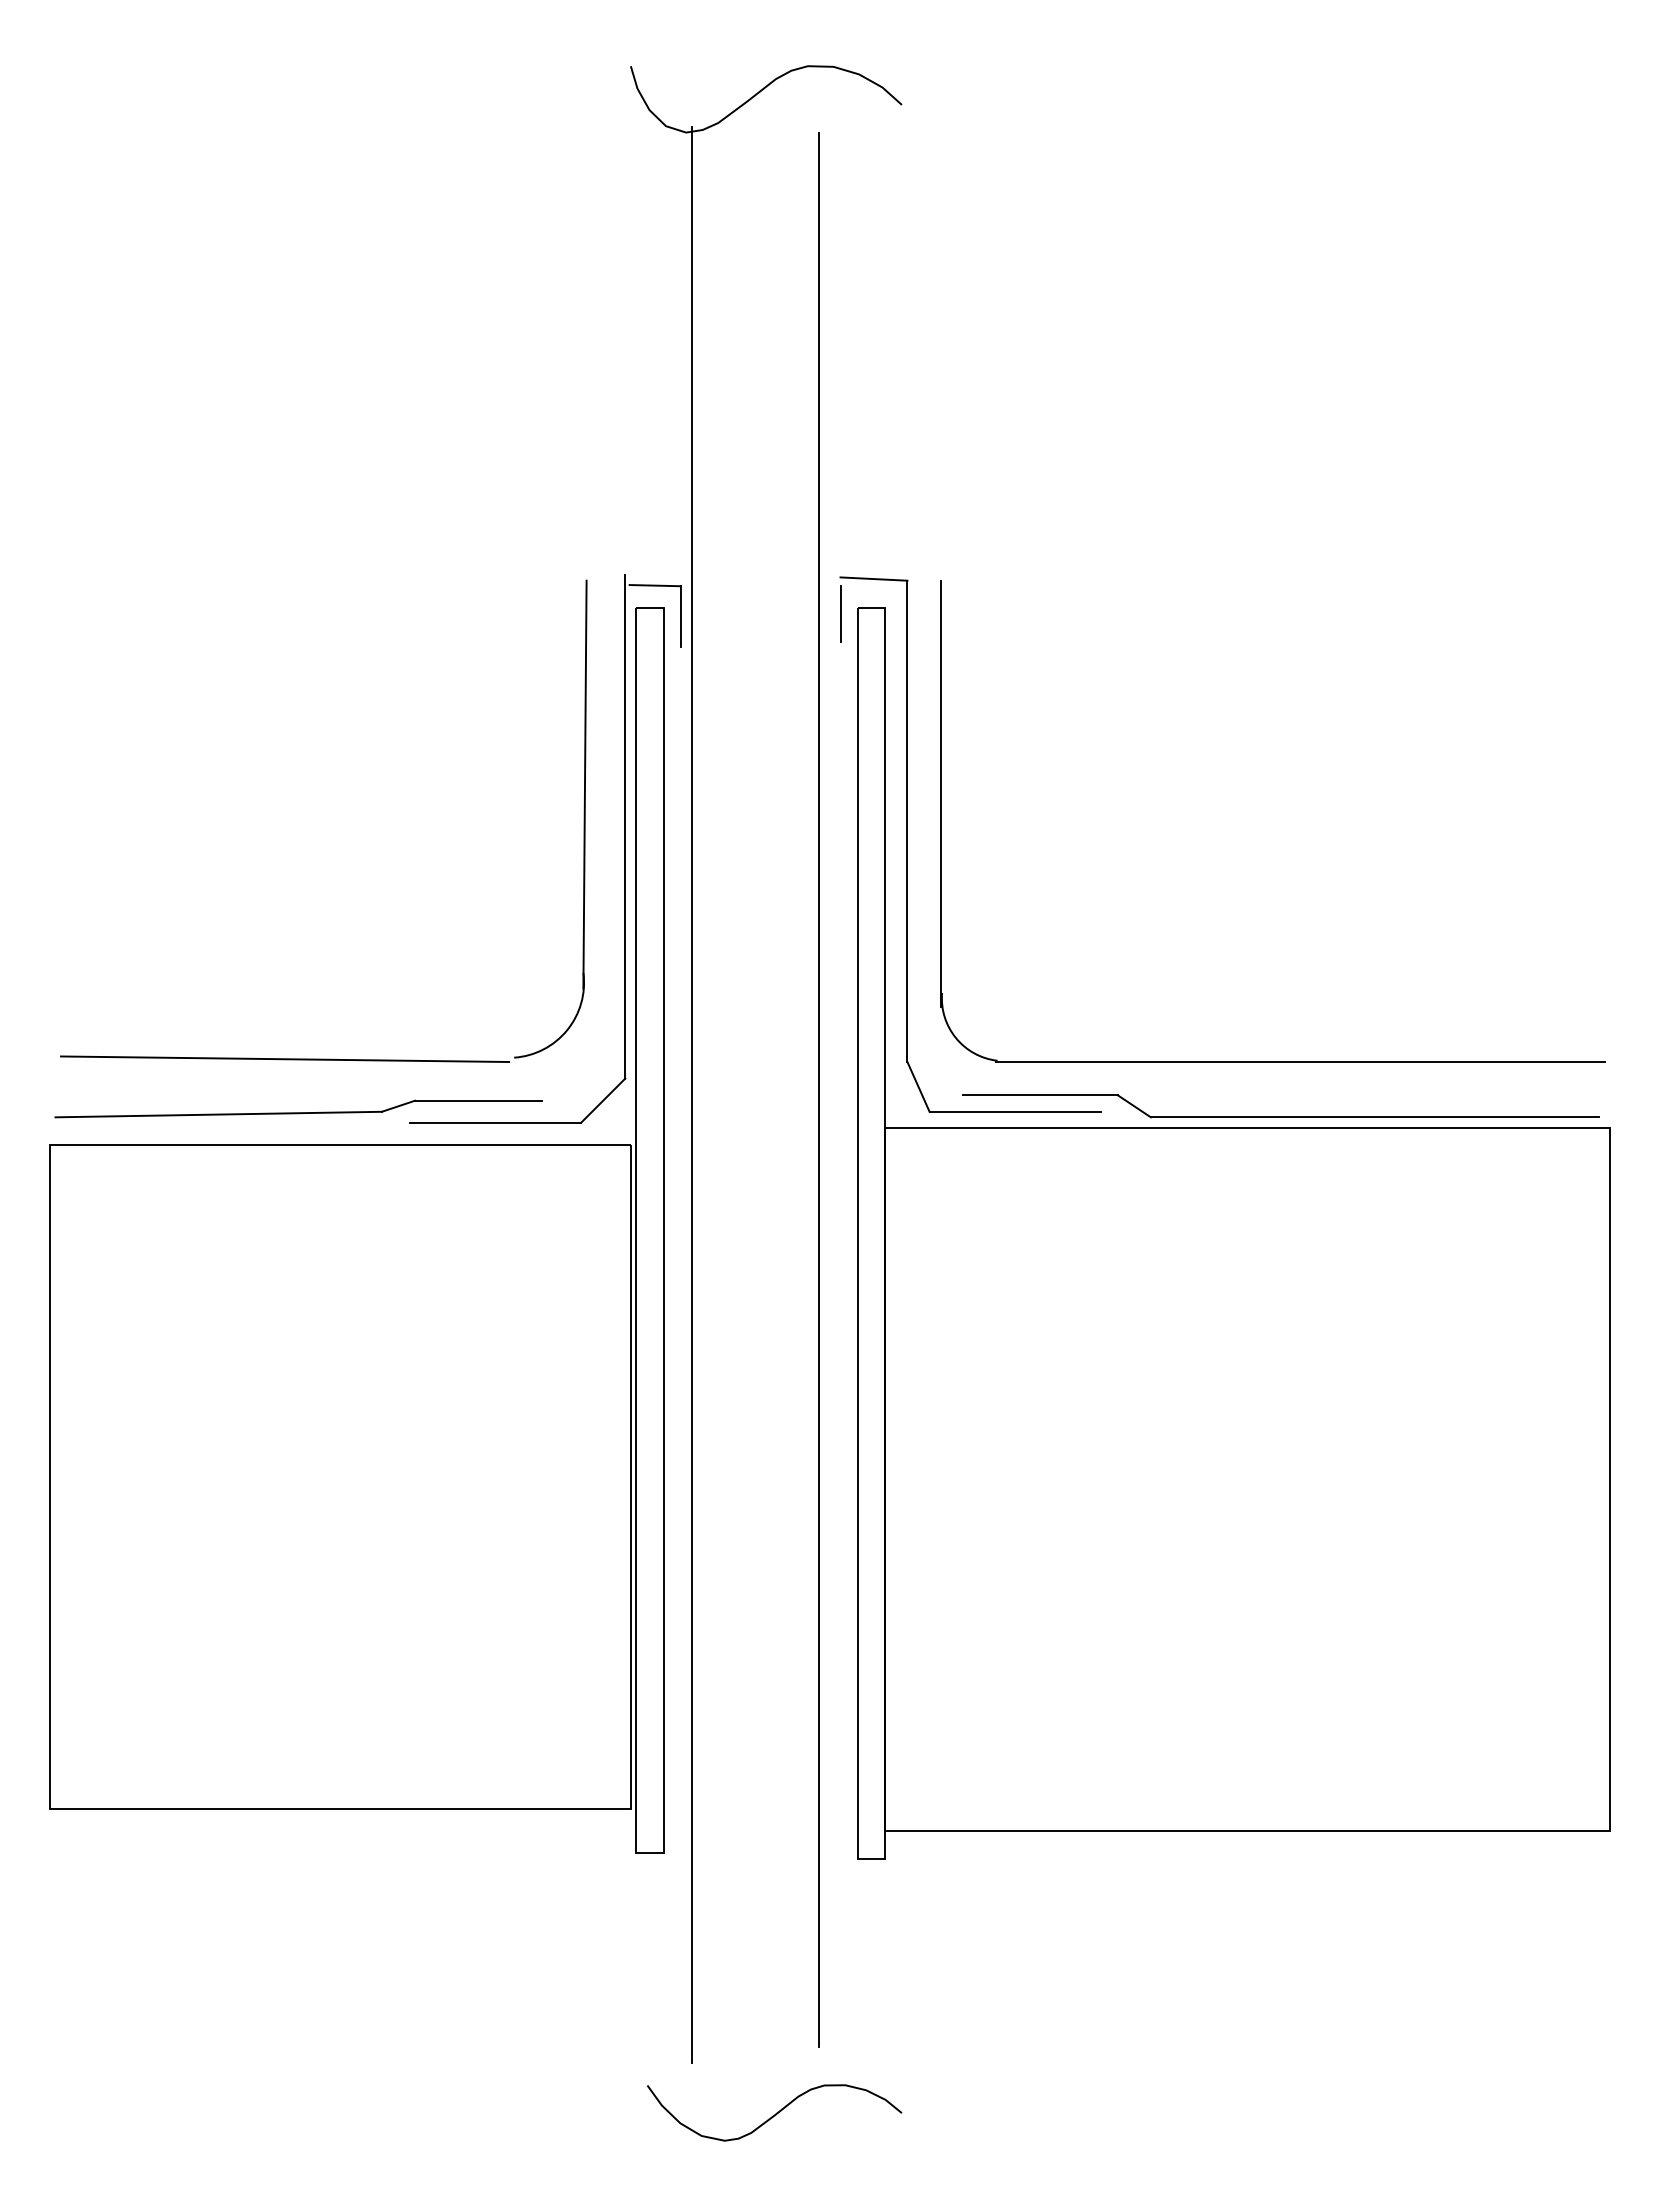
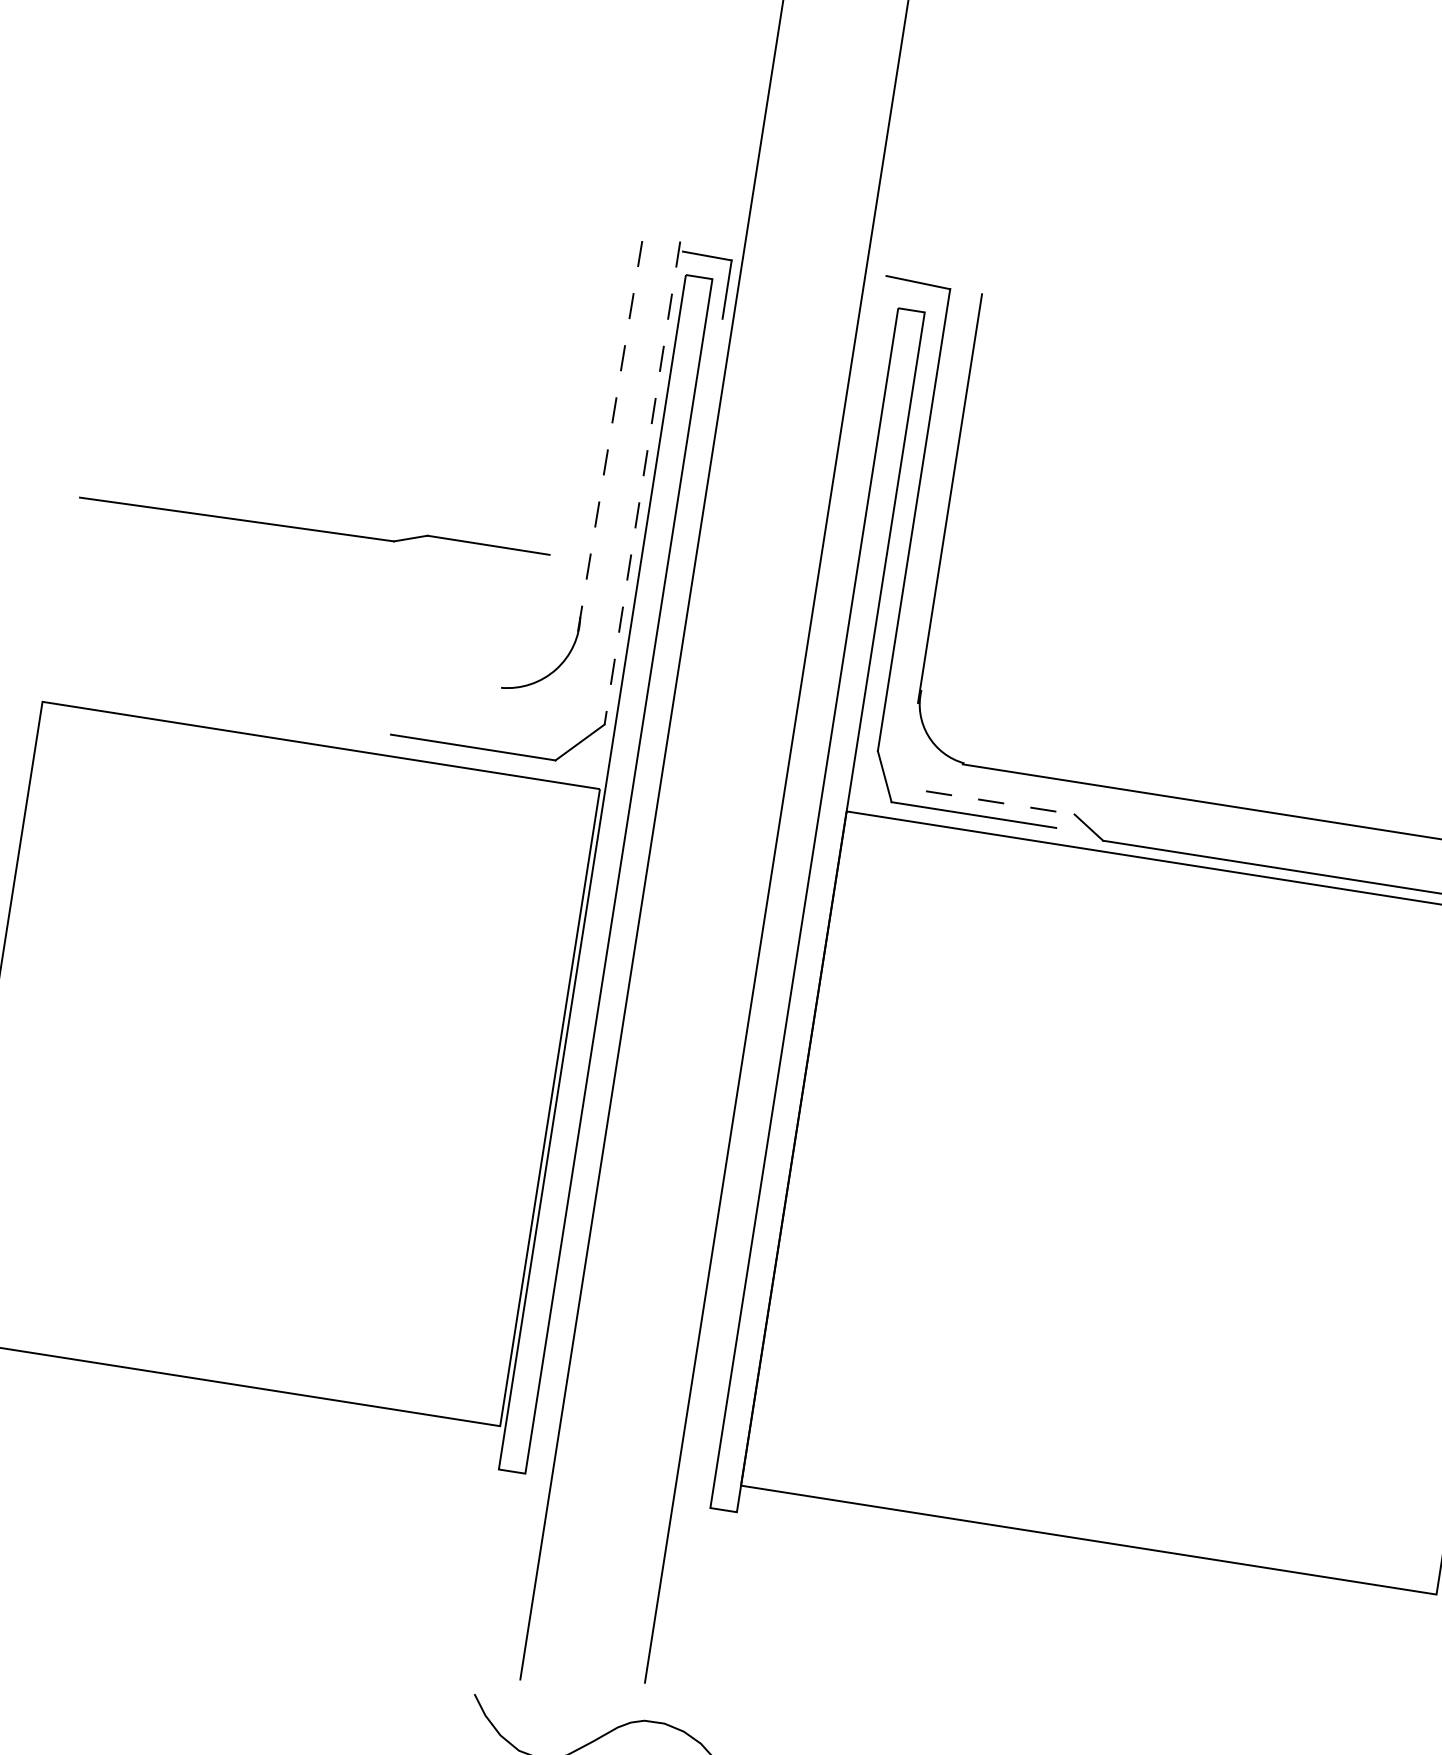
line: (841, 613) -> (881, 310), removed
line: (585, 784) -> (610, 436), solid -> dashed
line: (625, 826) -> (642, 482), solid -> dashed
line: (285, 1059) -> (281, 655), removed
line: (1040, 1095) -> (1000, 803), solid -> dashed
part: (298, 1108) -> (314, 525), moved

